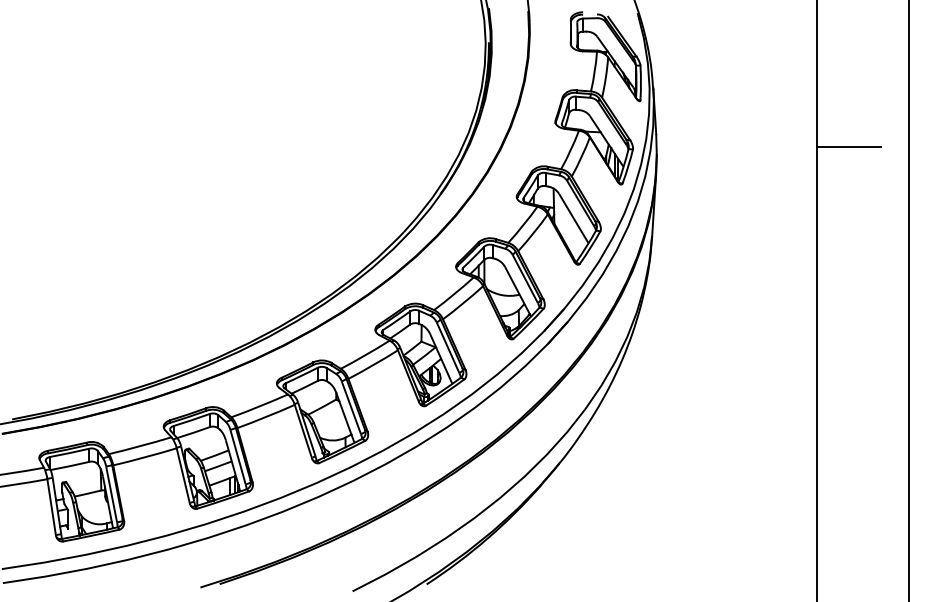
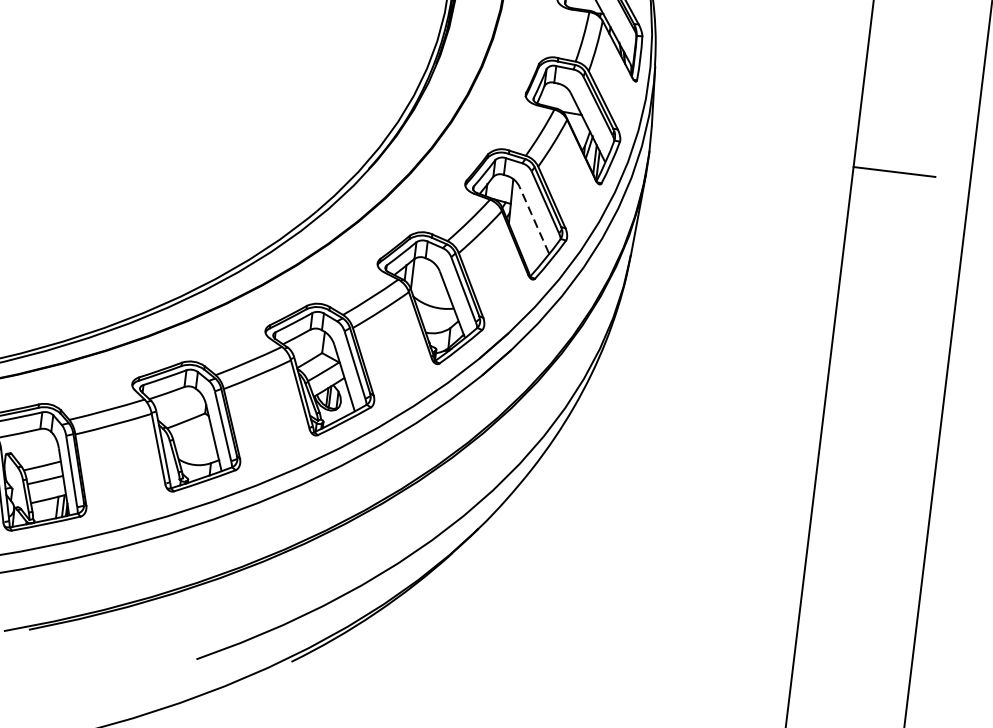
line: (573, 218) -> (533, 220), solid -> dashed

